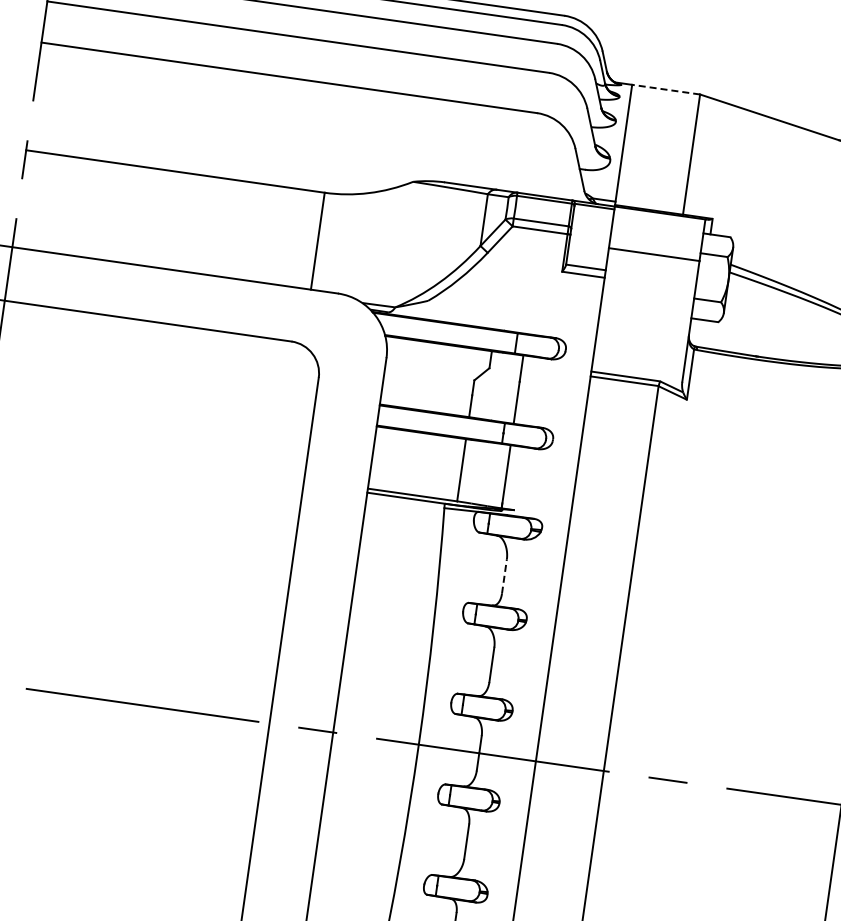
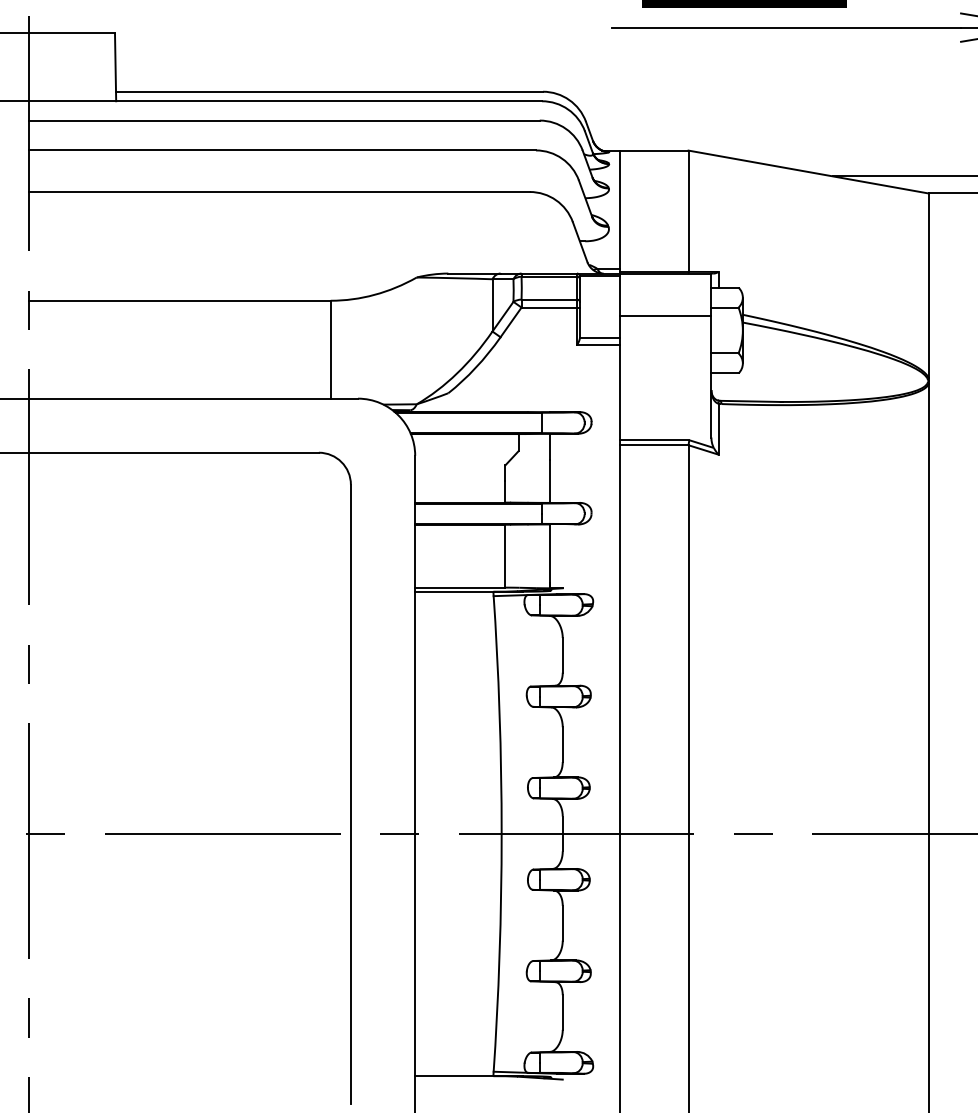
line: (665, 89) -> (653, 150), dashed -> solid
line: (504, 575) -> (562, 654), dashed -> solid

